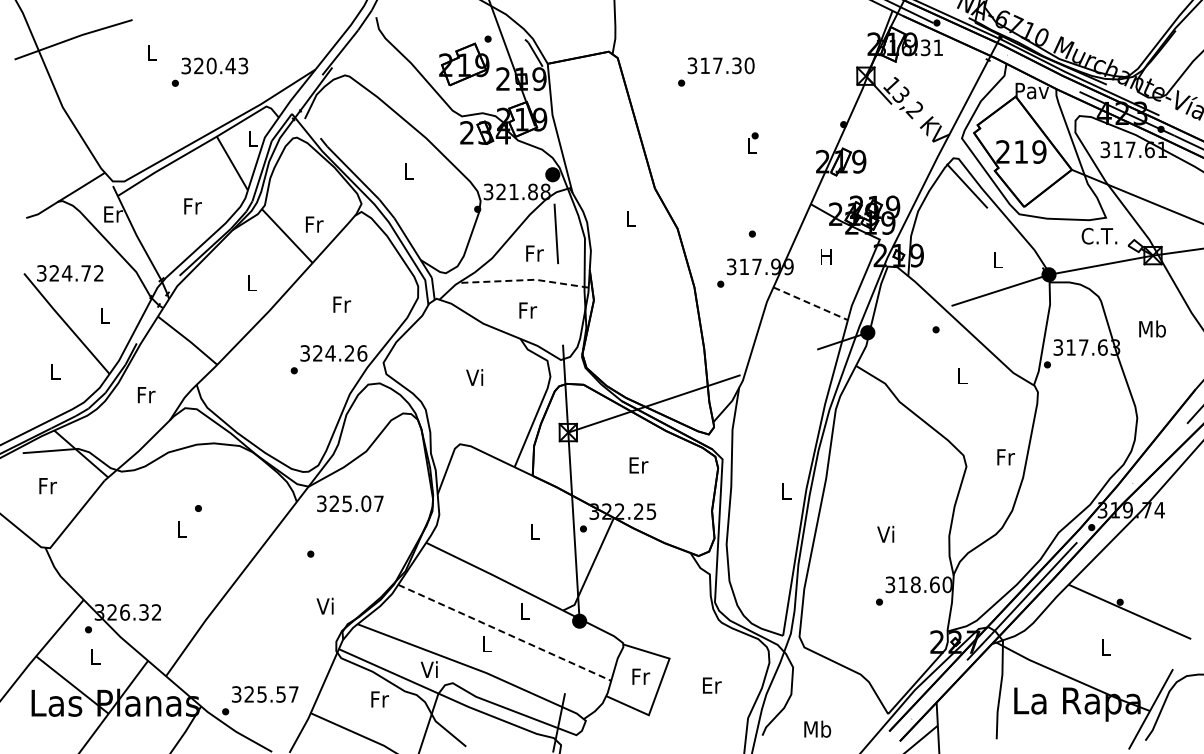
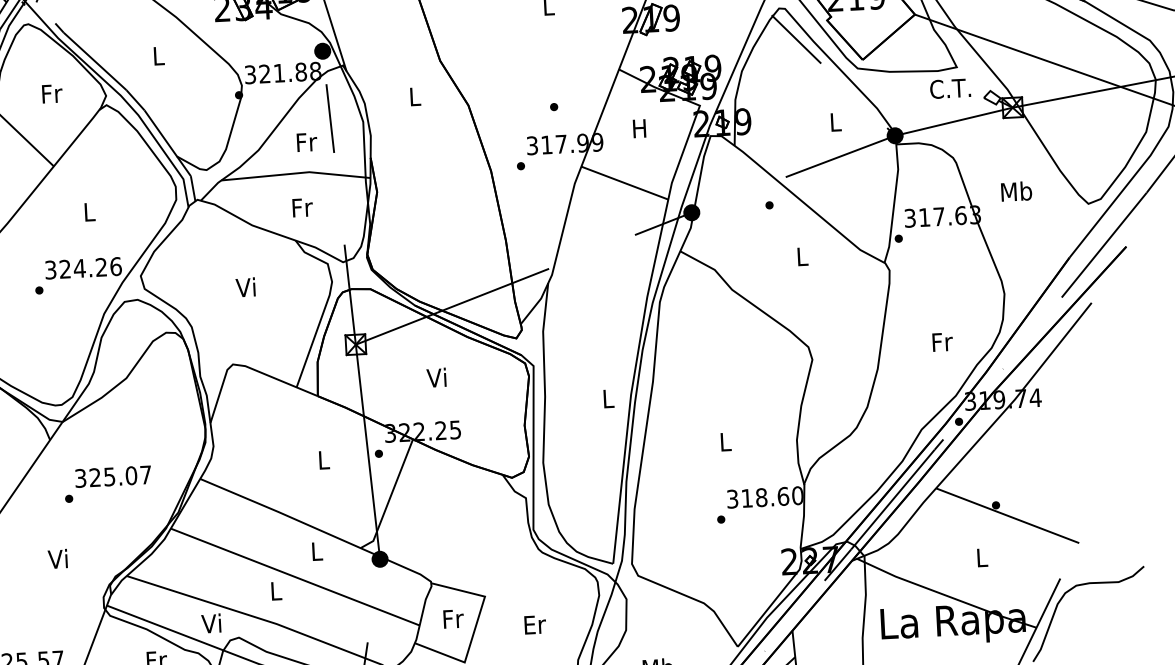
text: (314, 224) -> (52, 93), moved
line: (523, 280) -> (295, 173), dashed -> solid
line: (810, 303) -> (624, 182), dashed -> solid
text: (342, 304) -> (90, 211), Fr -> L
text: (1005, 457) -> (942, 342), moved
text: (638, 464) -> (437, 376), Er -> Vi
text: (350, 503) -> (113, 476), moved
text: (885, 533) -> (723, 440), Vi -> L
text: (324, 605) -> (57, 558), moved
line: (504, 632) -> (294, 576), dashed -> solid

